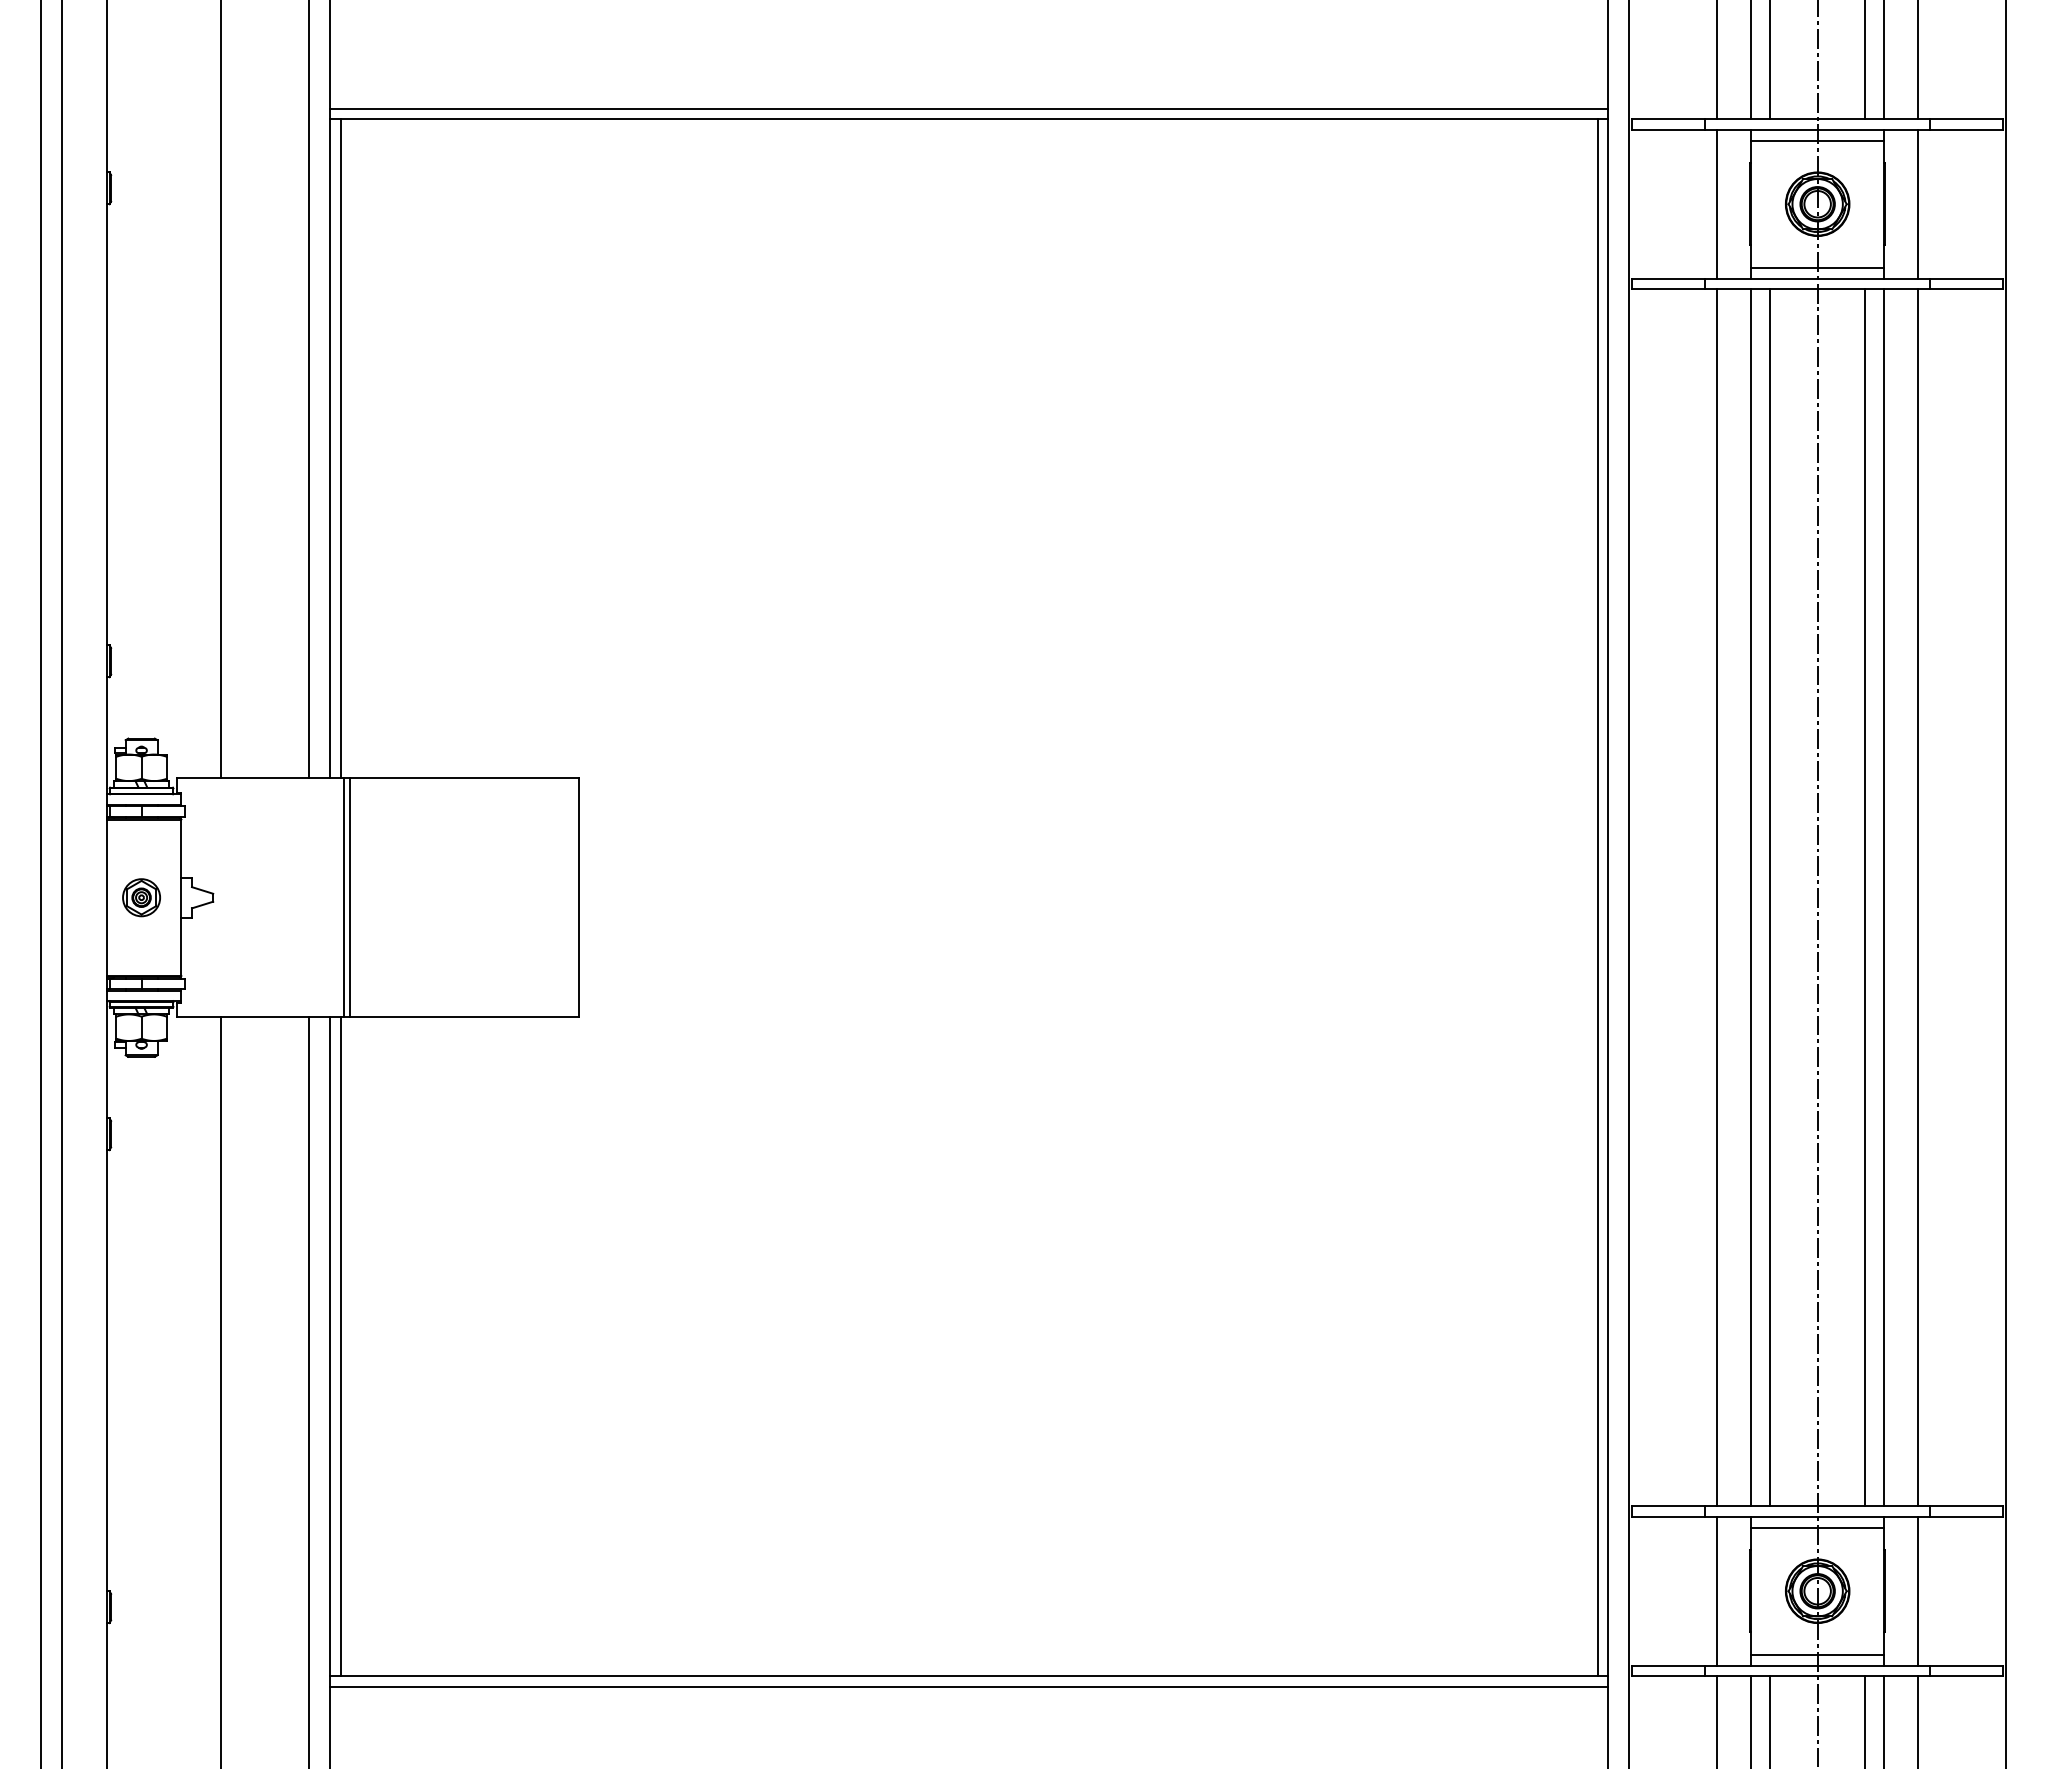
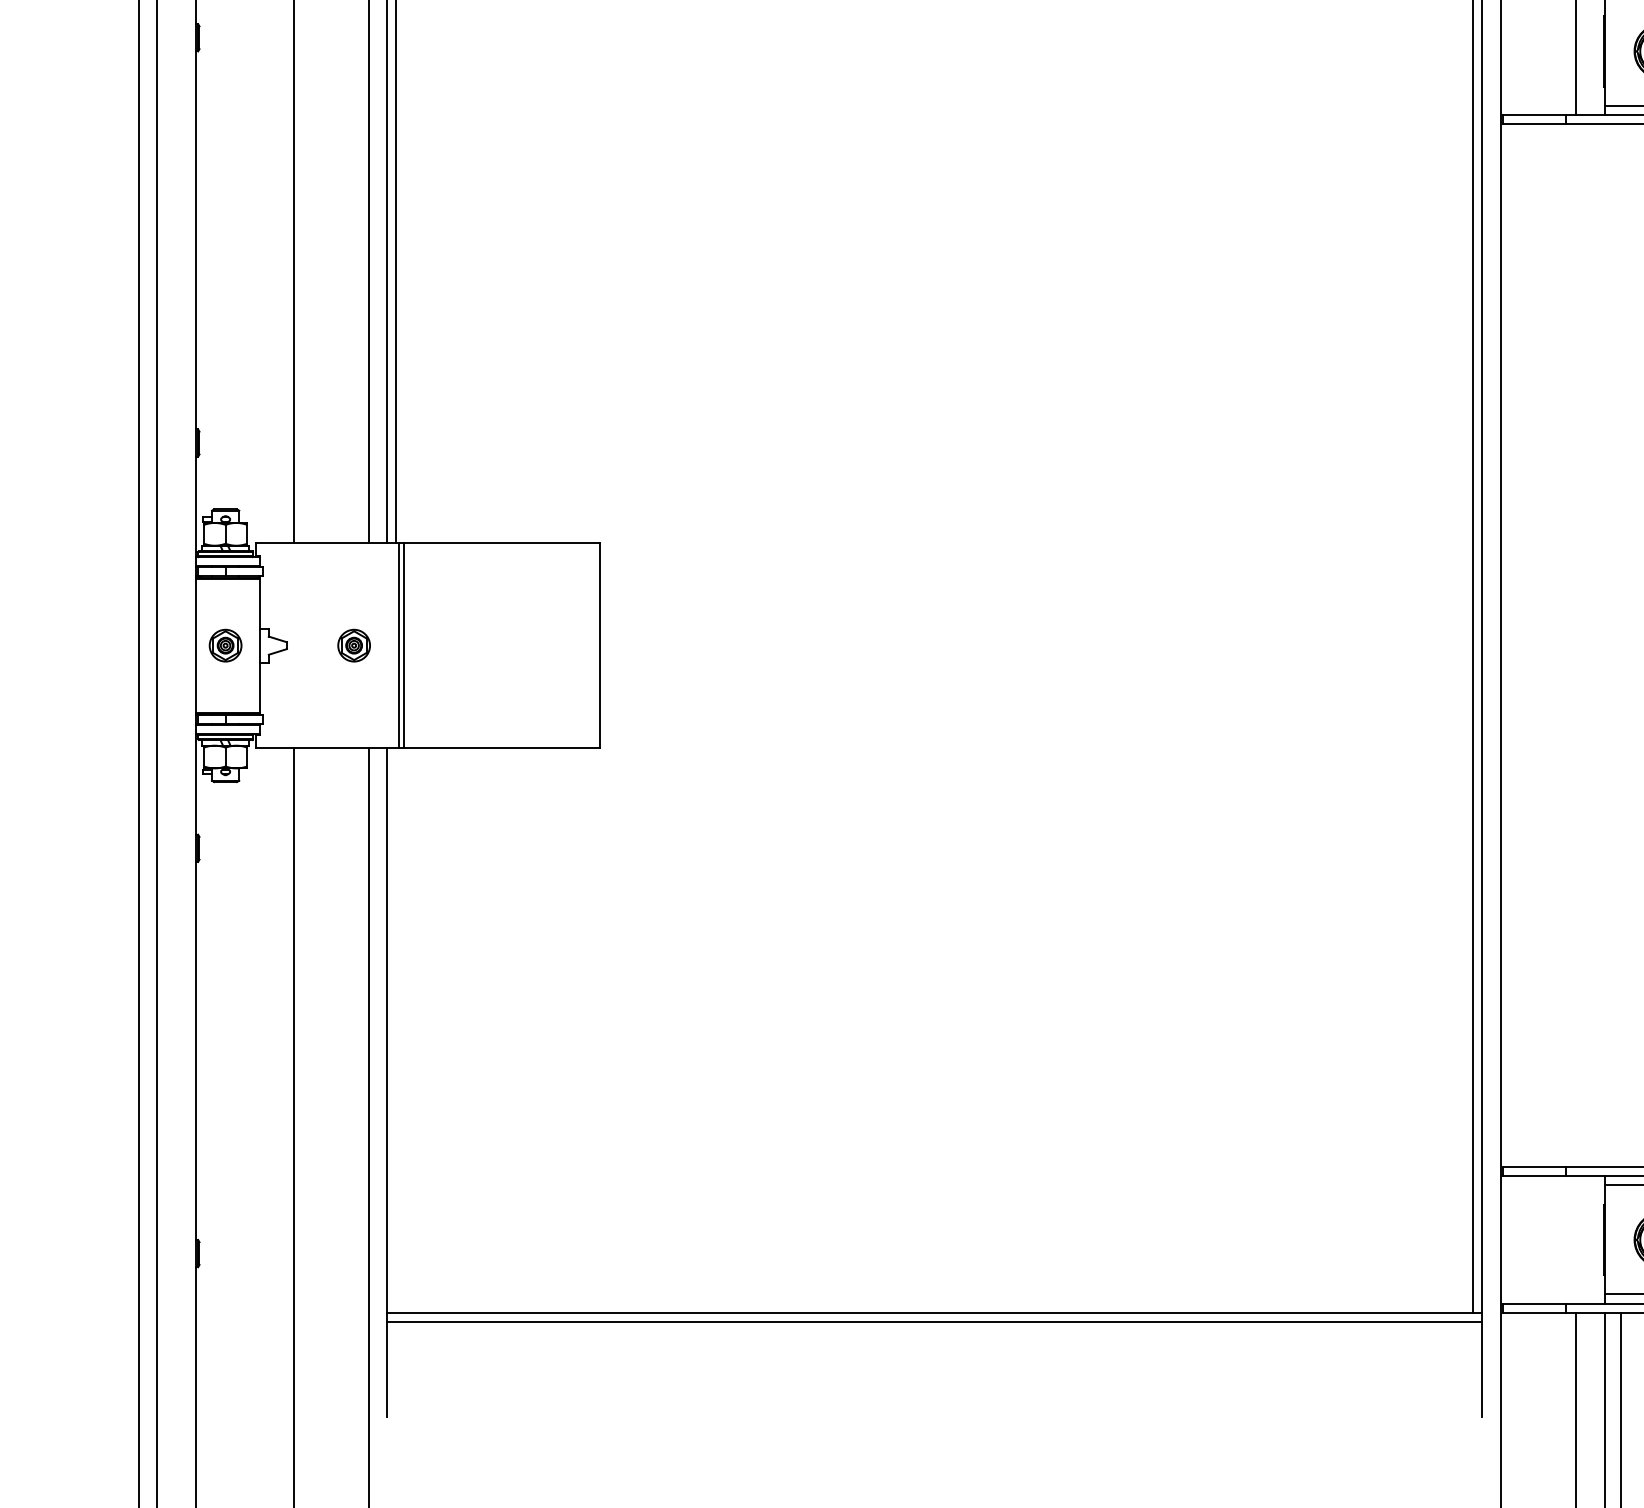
part: (291, 897) -> (354, 645), added
line: (1716, 897) -> (1575, 645), removed
line: (1751, 897) -> (1605, 645), removed
line: (1769, 897) -> (1620, 645), removed
line: (340, 1346) -> (396, 1030), removed
line: (1716, 1590) -> (1575, 1239), removed

